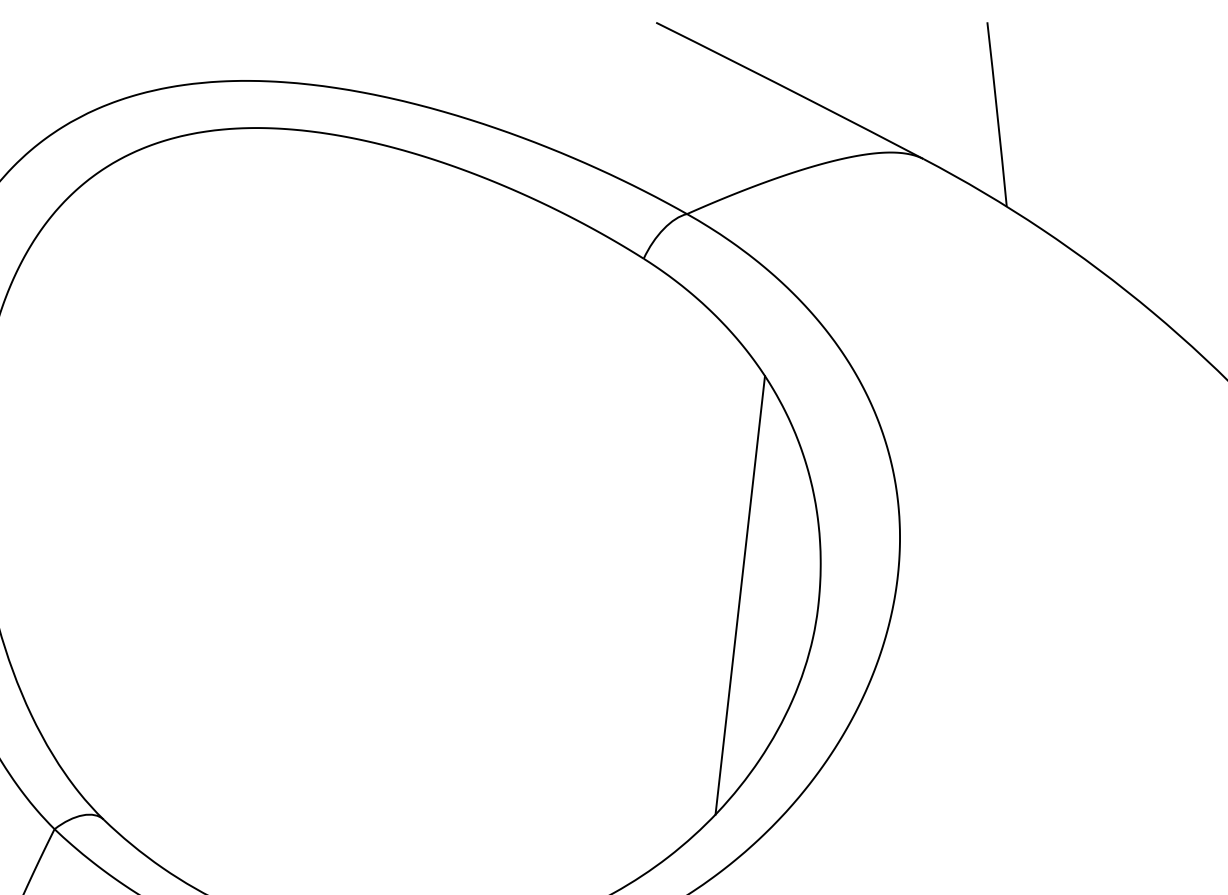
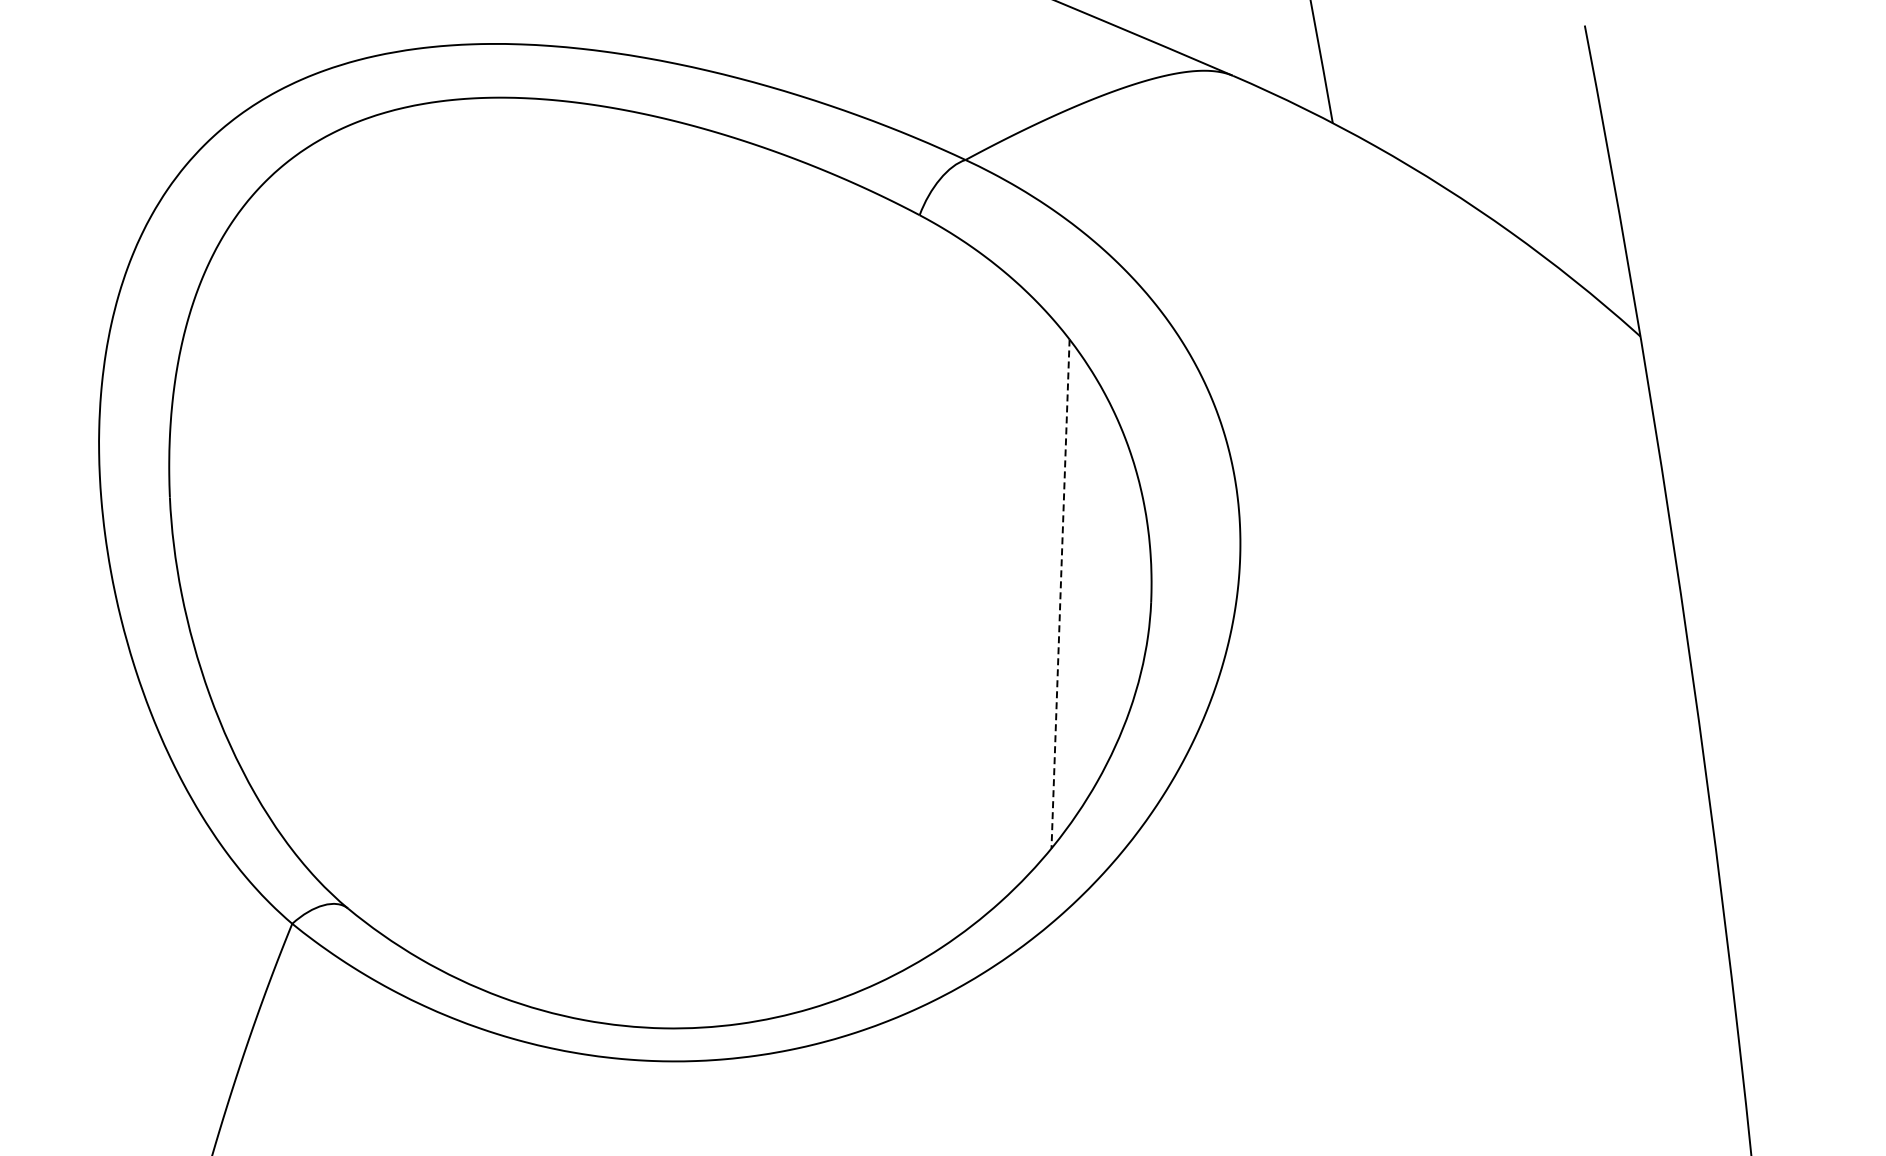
line: (740, 594) -> (1060, 593), solid -> dashed

